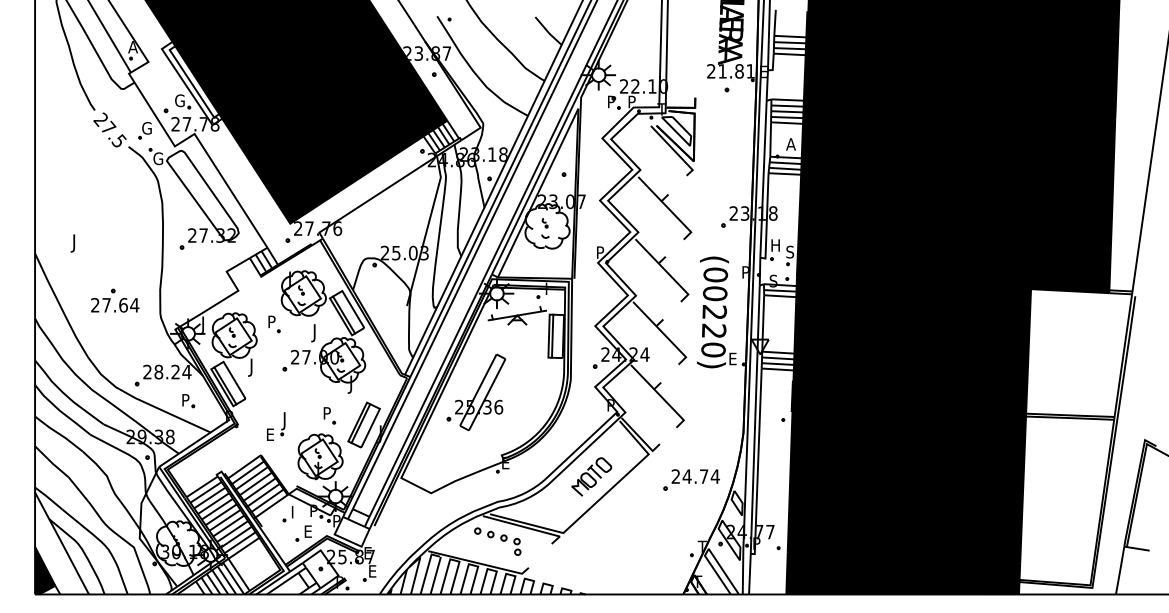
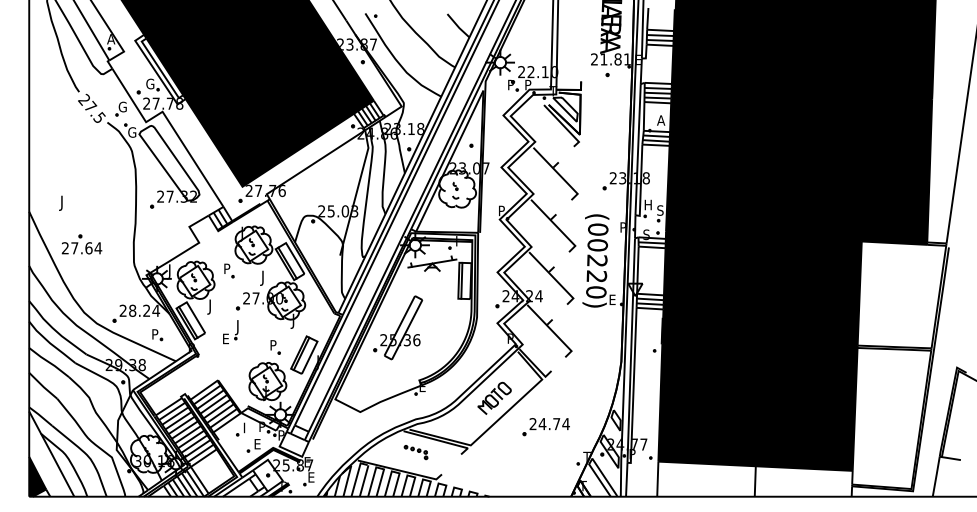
part: (115, 300) -> (82, 244), moved
part: (276, 426) -> (231, 332), moved
part: (691, 479) -> (546, 426), moved
part: (497, 541) -> (415, 452), size x0.6
fill: (903, 573) -> (755, 479), removed

